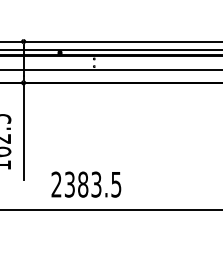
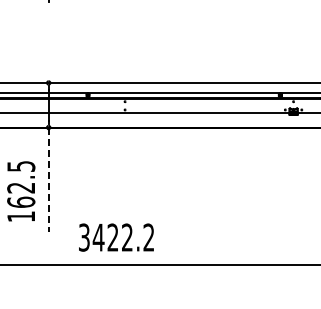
line: (23, 131) -> (48, 180), solid -> dashed
text: (86, 184) -> (116, 237), 2383.5 -> 3422.2

